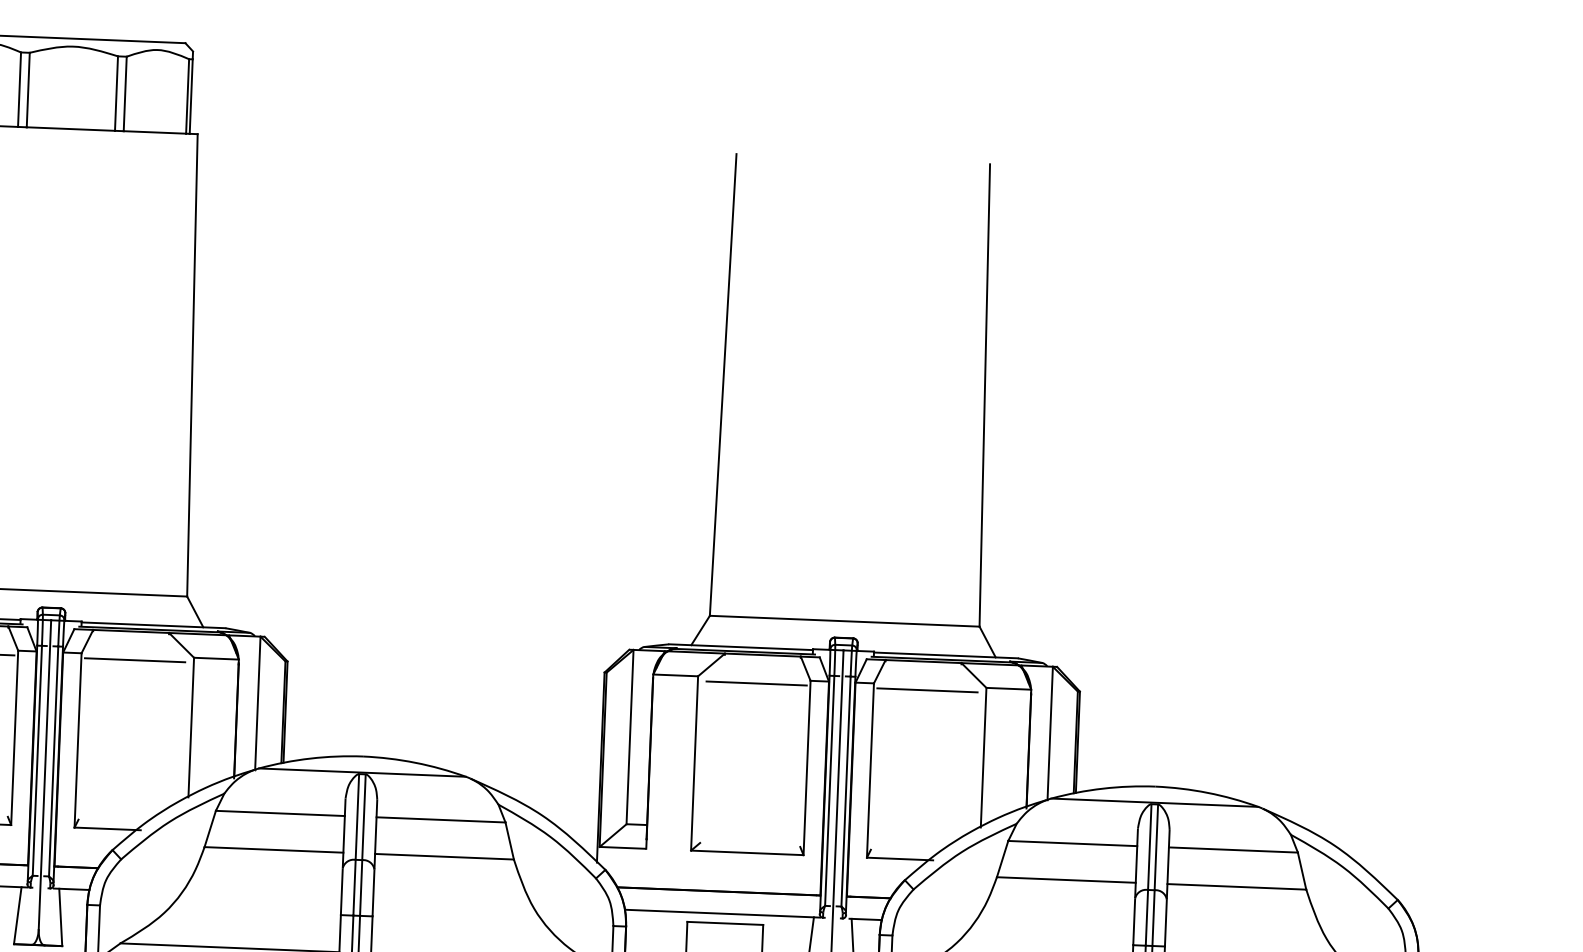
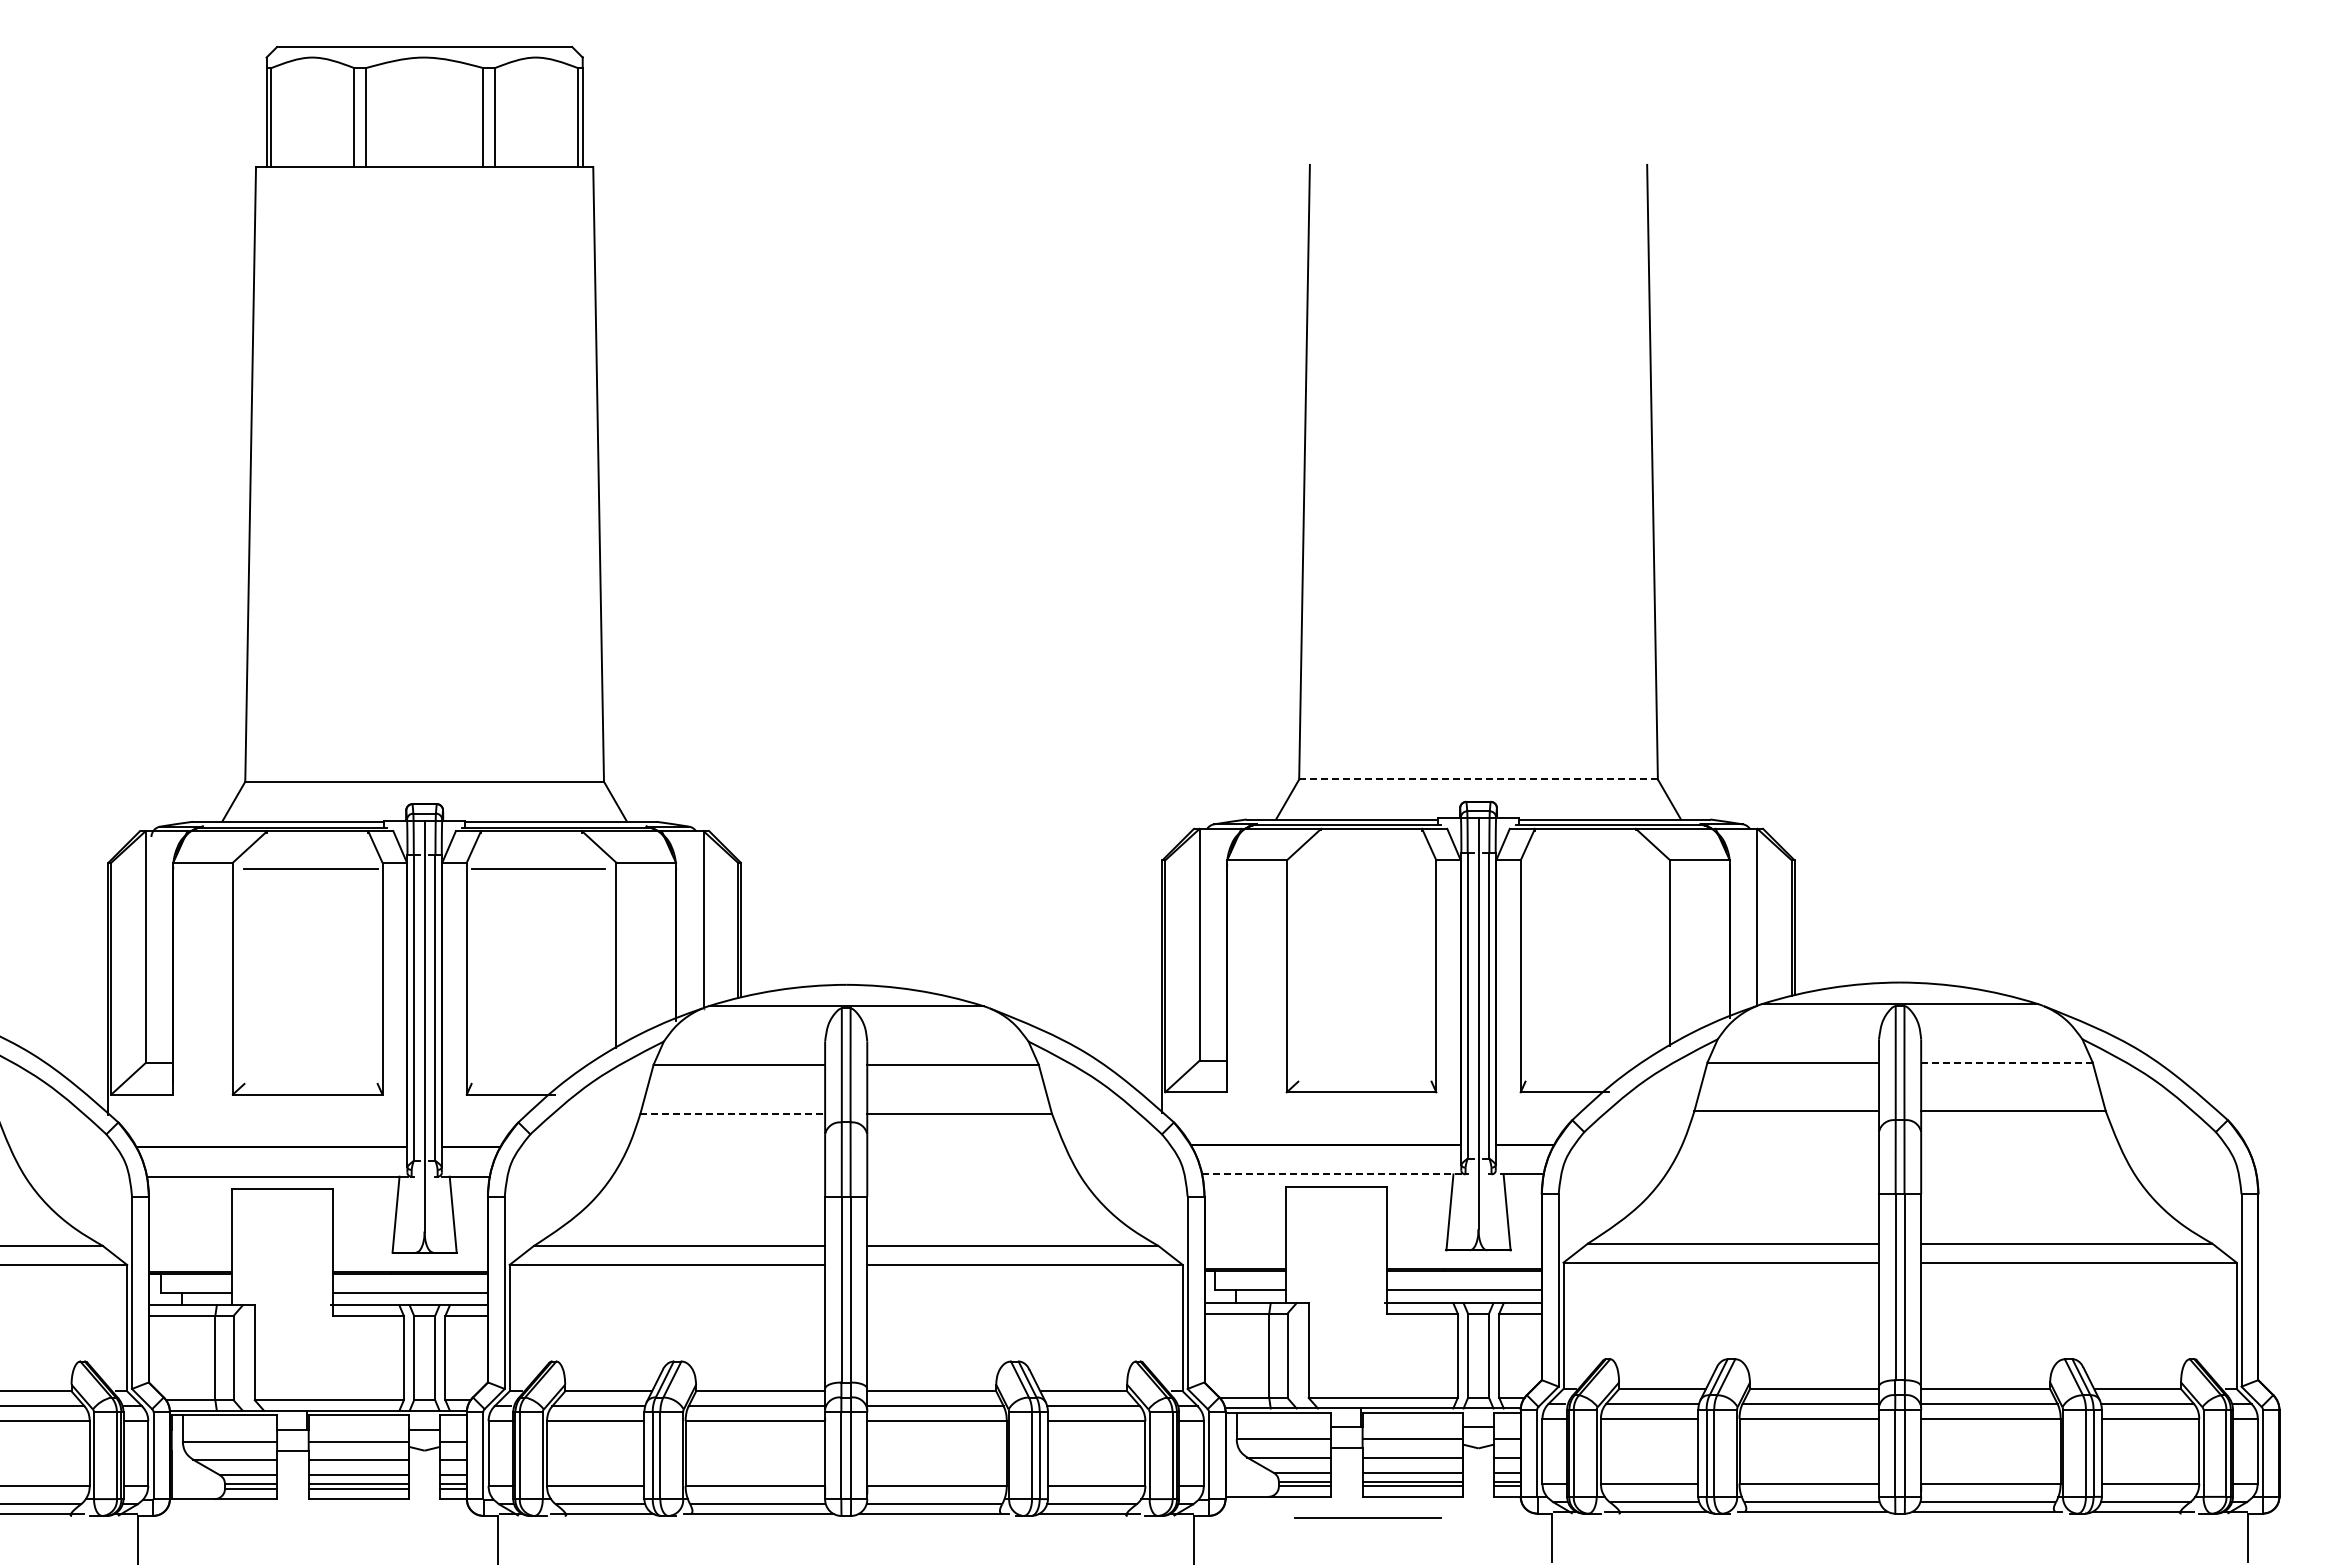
line: (845, 621) -> (1479, 779), solid -> dashed
line: (756, 683) -> (1364, 866), removed
line: (927, 690) -> (1591, 866), removed
line: (274, 849) -> (733, 1113), solid -> dashed
line: (1233, 849) -> (2006, 1062), solid -> dashed
line: (722, 913) -> (1331, 1174), solid -> dashed

